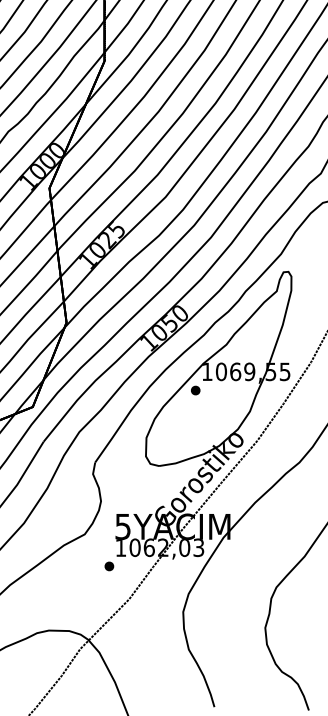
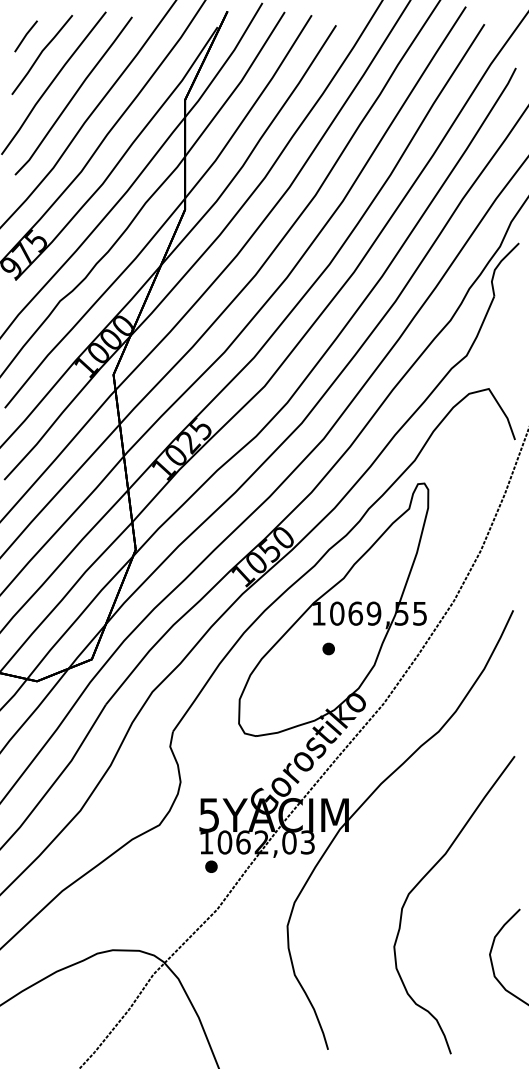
part: (195, 390) -> (328, 648), moved
part: (109, 566) -> (211, 866), moved

